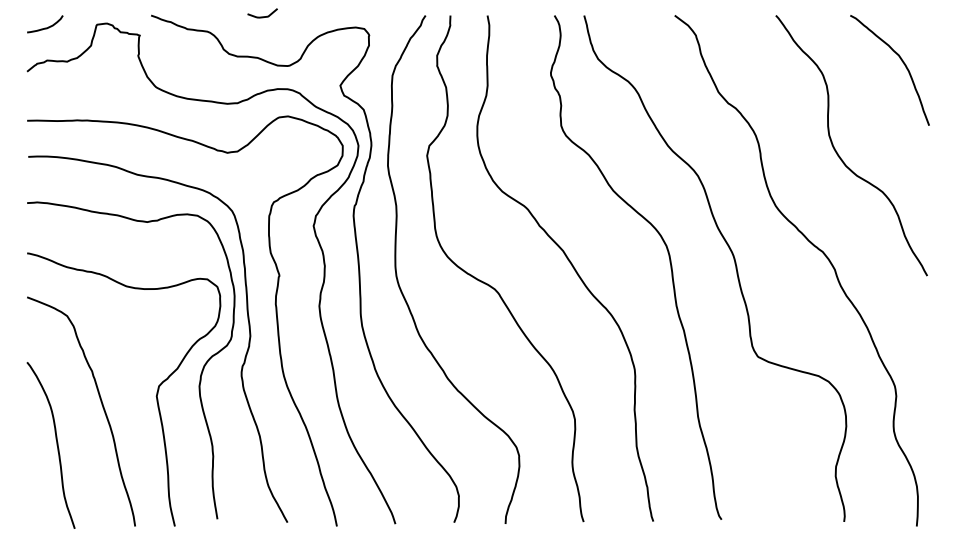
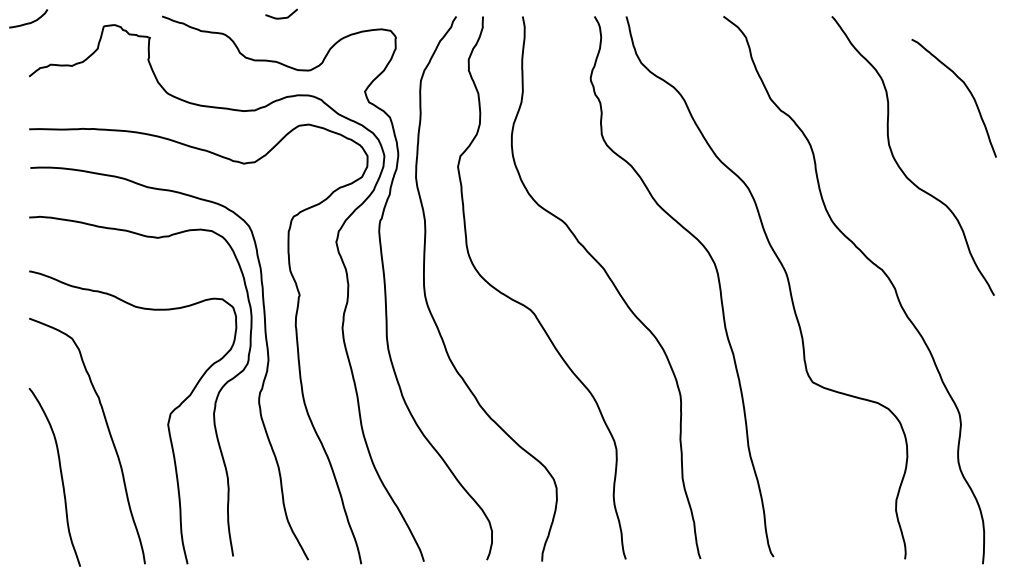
curve: (45, 27) -> (28, 22), moved
curve: (901, 61) -> (966, 88), moved

